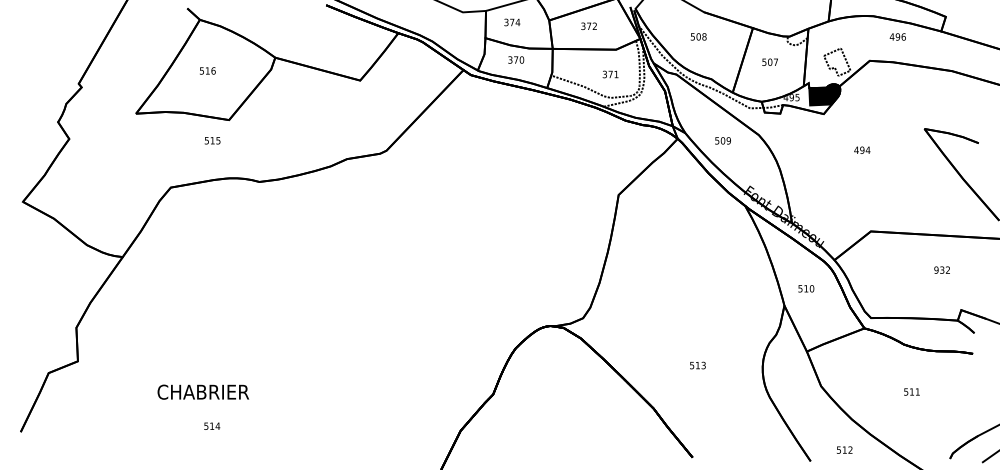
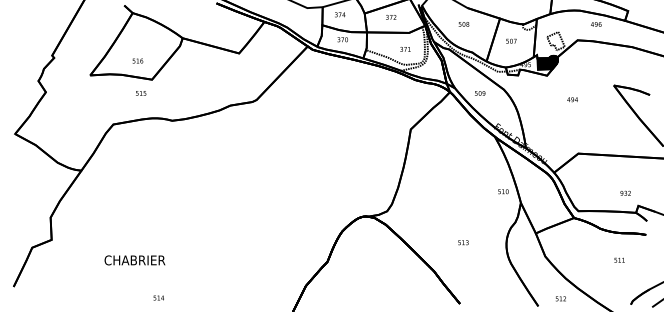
text: (207, 70) -> (137, 60), moved
text: (941, 268) -> (625, 192), moved
text: (806, 288) -> (503, 191), moved
text: (911, 390) -> (619, 259), moved
text: (211, 425) -> (158, 297), moved

